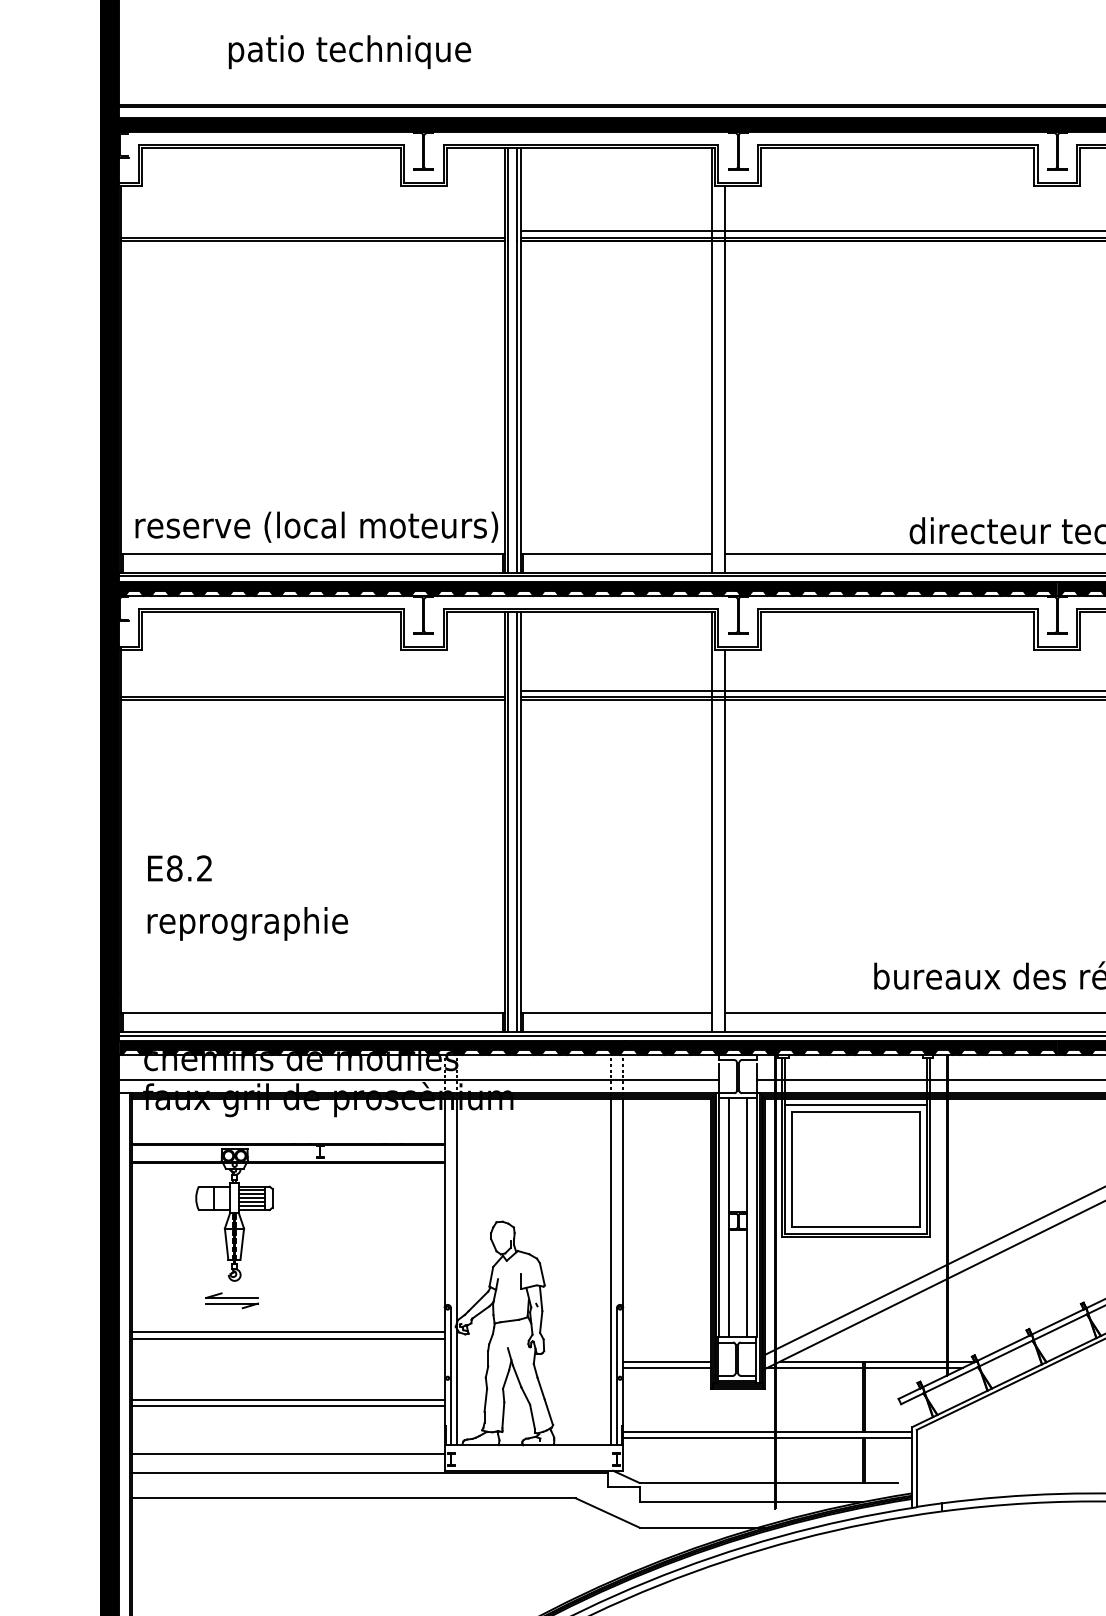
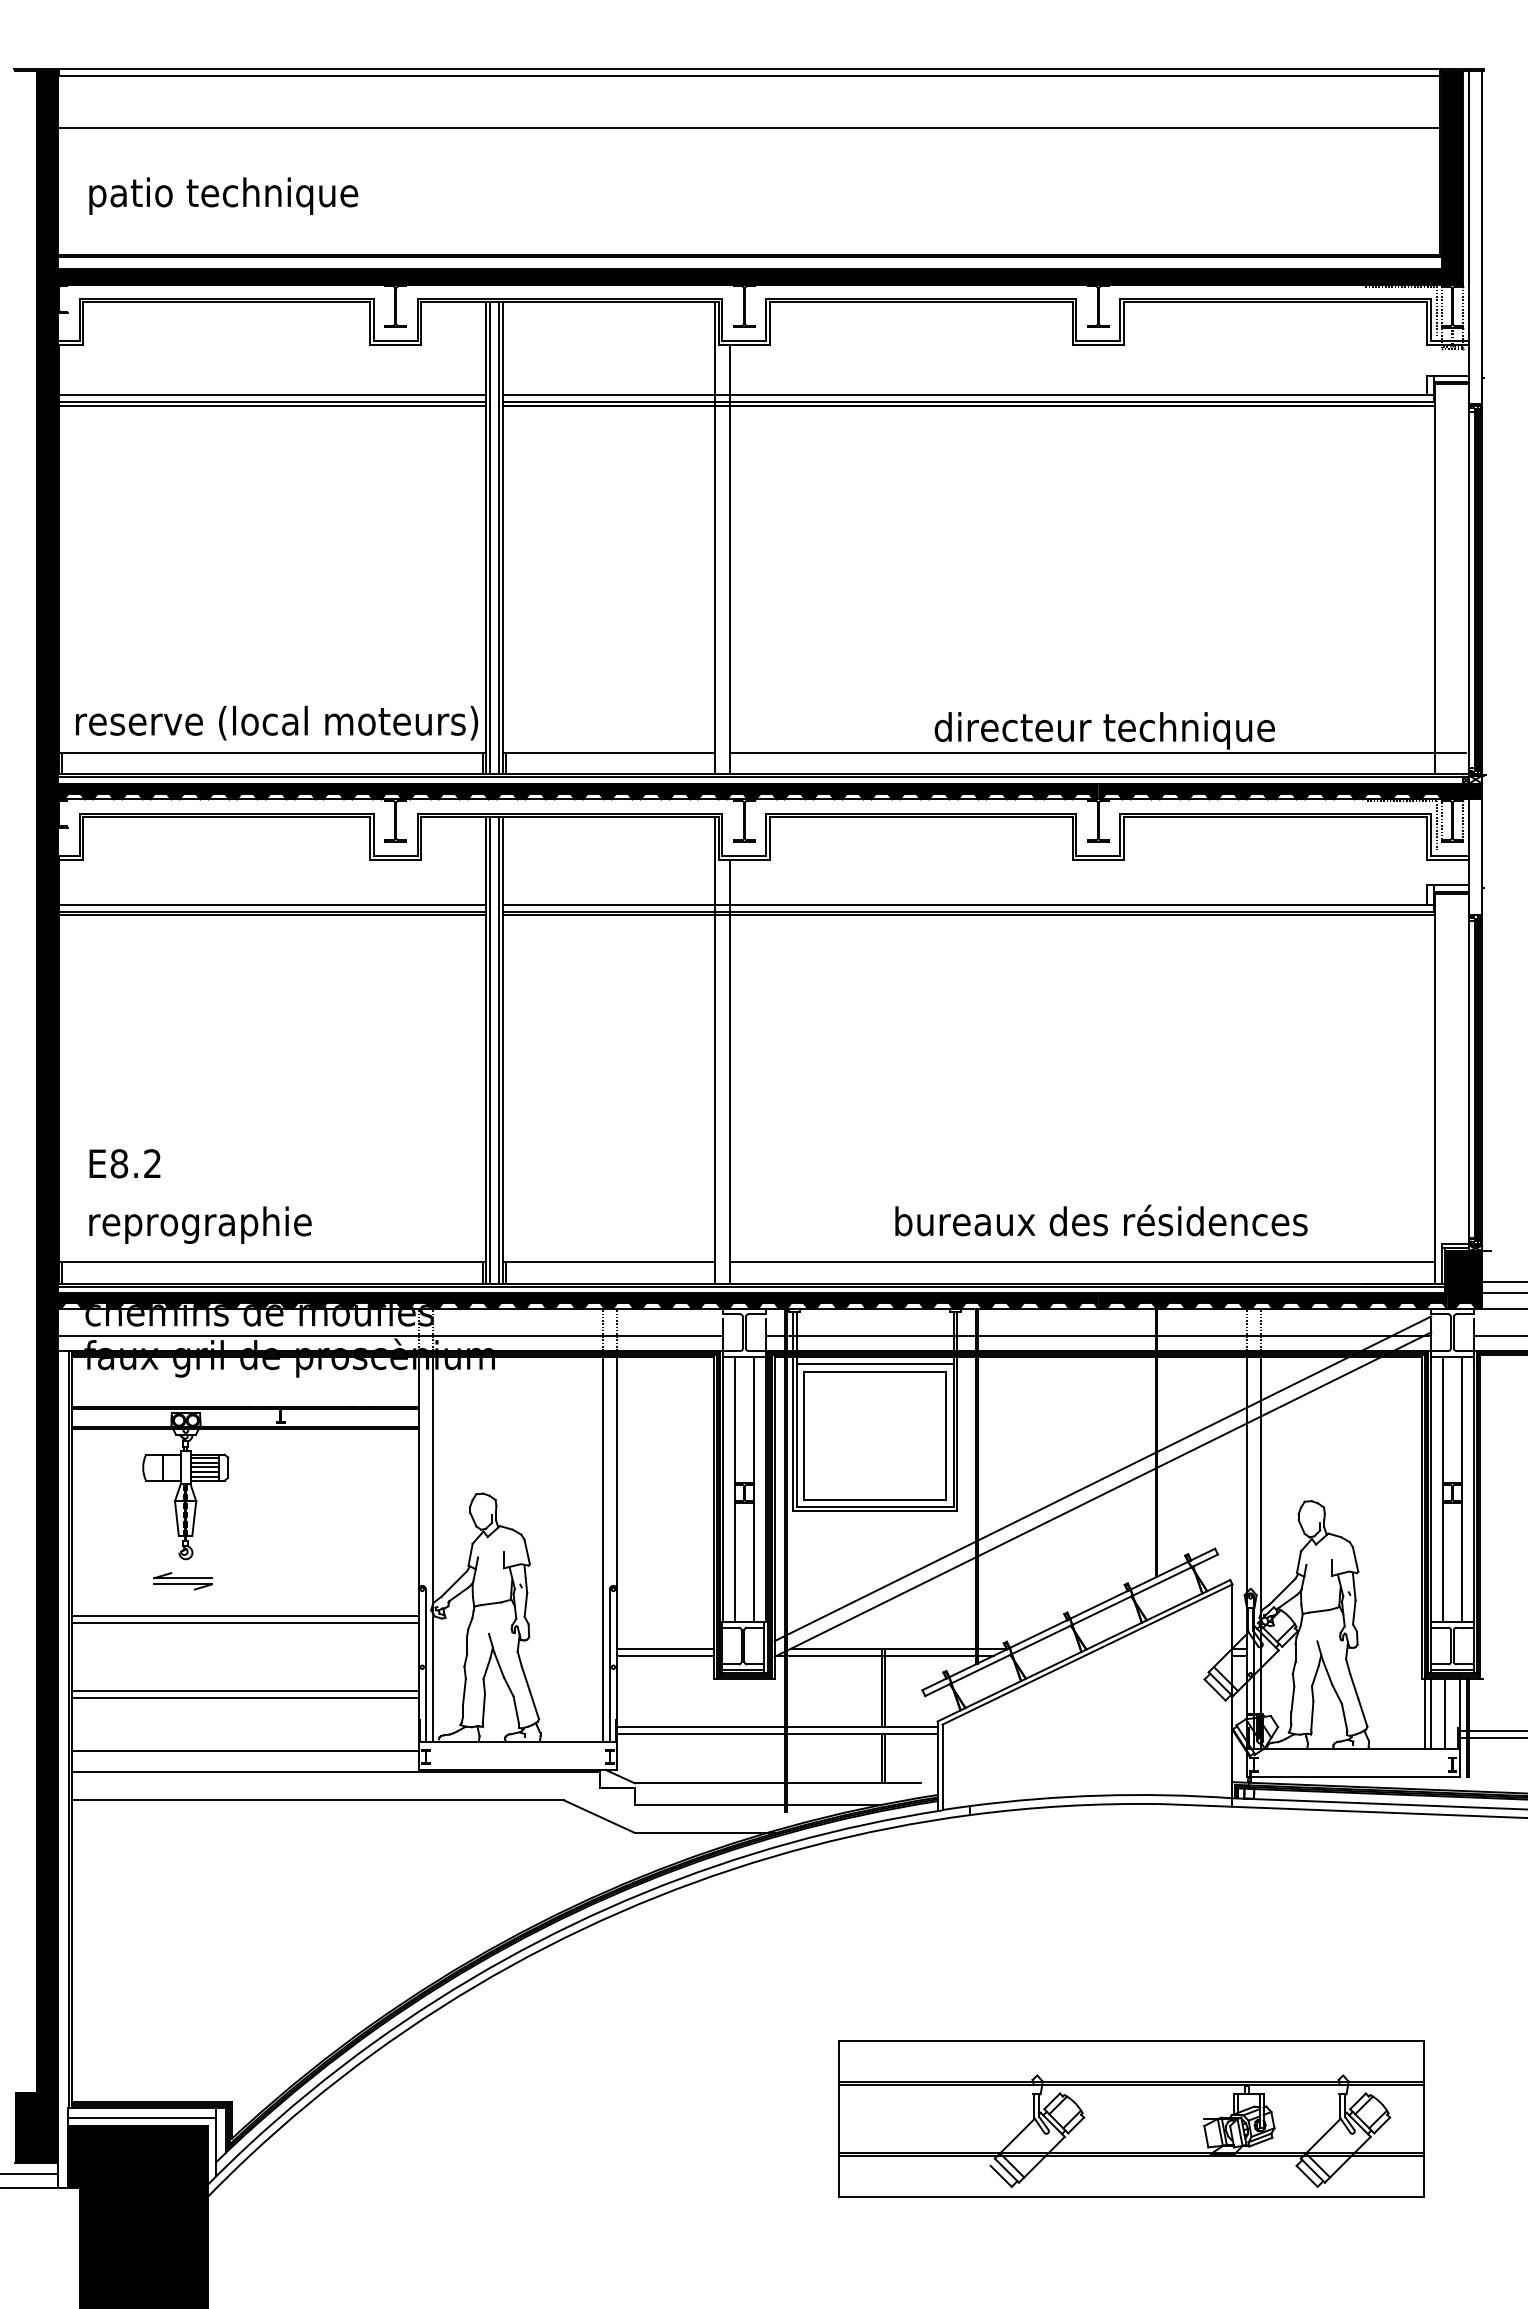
text: (349, 51) -> (223, 195), moved
line: (312, 230) -> (272, 394), added
line: (312, 690) -> (272, 904), added
text: (247, 898) -> (200, 1196), moved

